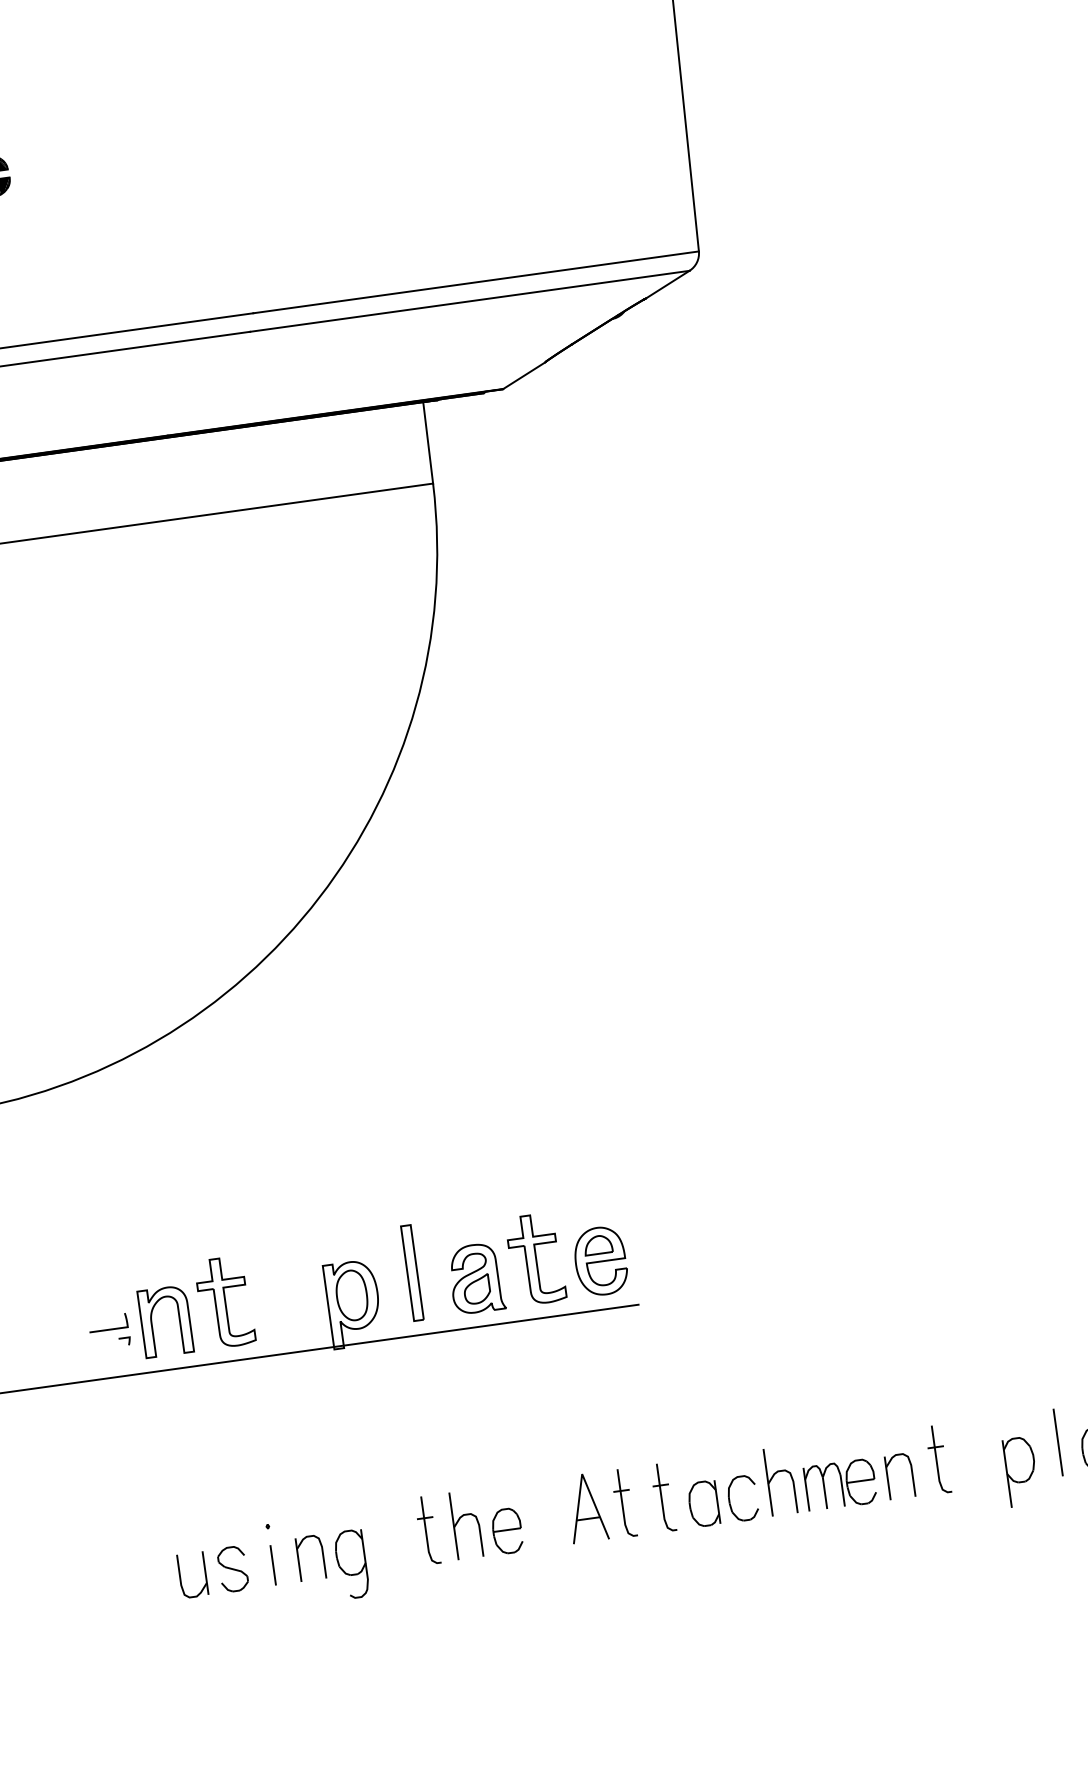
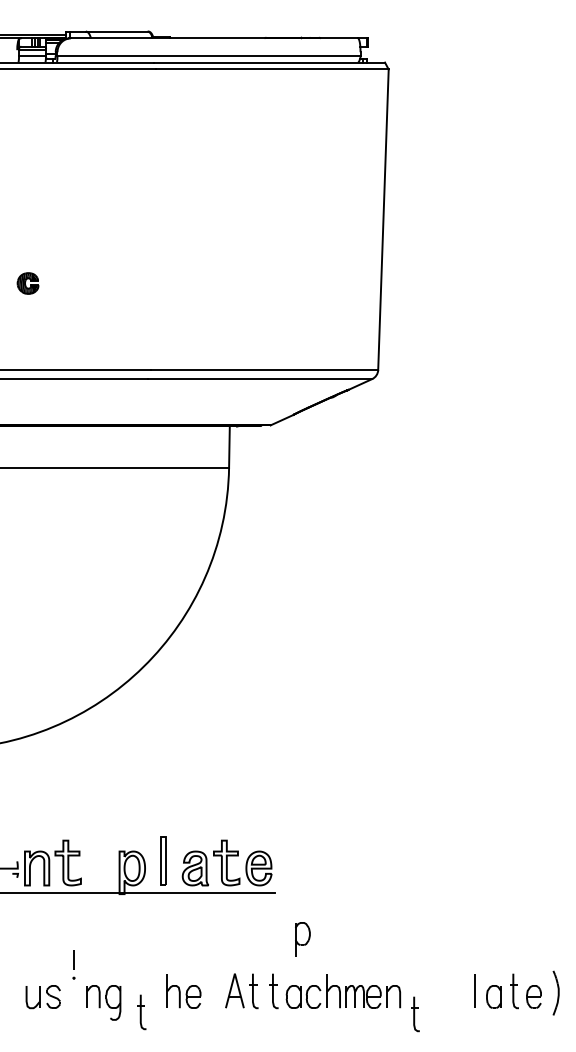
part: (939, 1460) -> (415, 1014), moved
part: (1020, 1470) -> (302, 939), moved
part: (427, 1531) -> (141, 1012), moved
line: (272, 1564) -> (73, 959), moved

